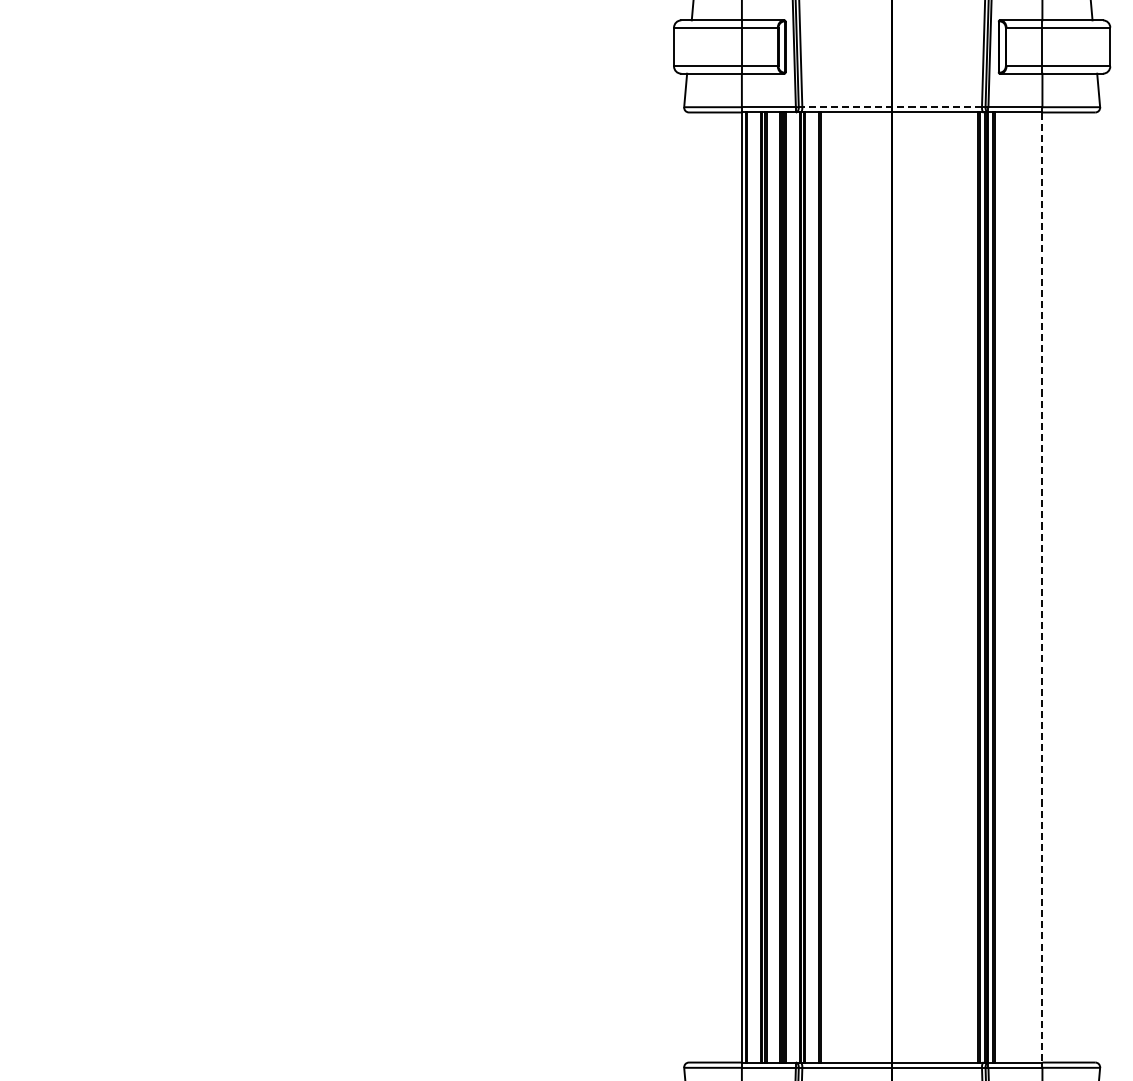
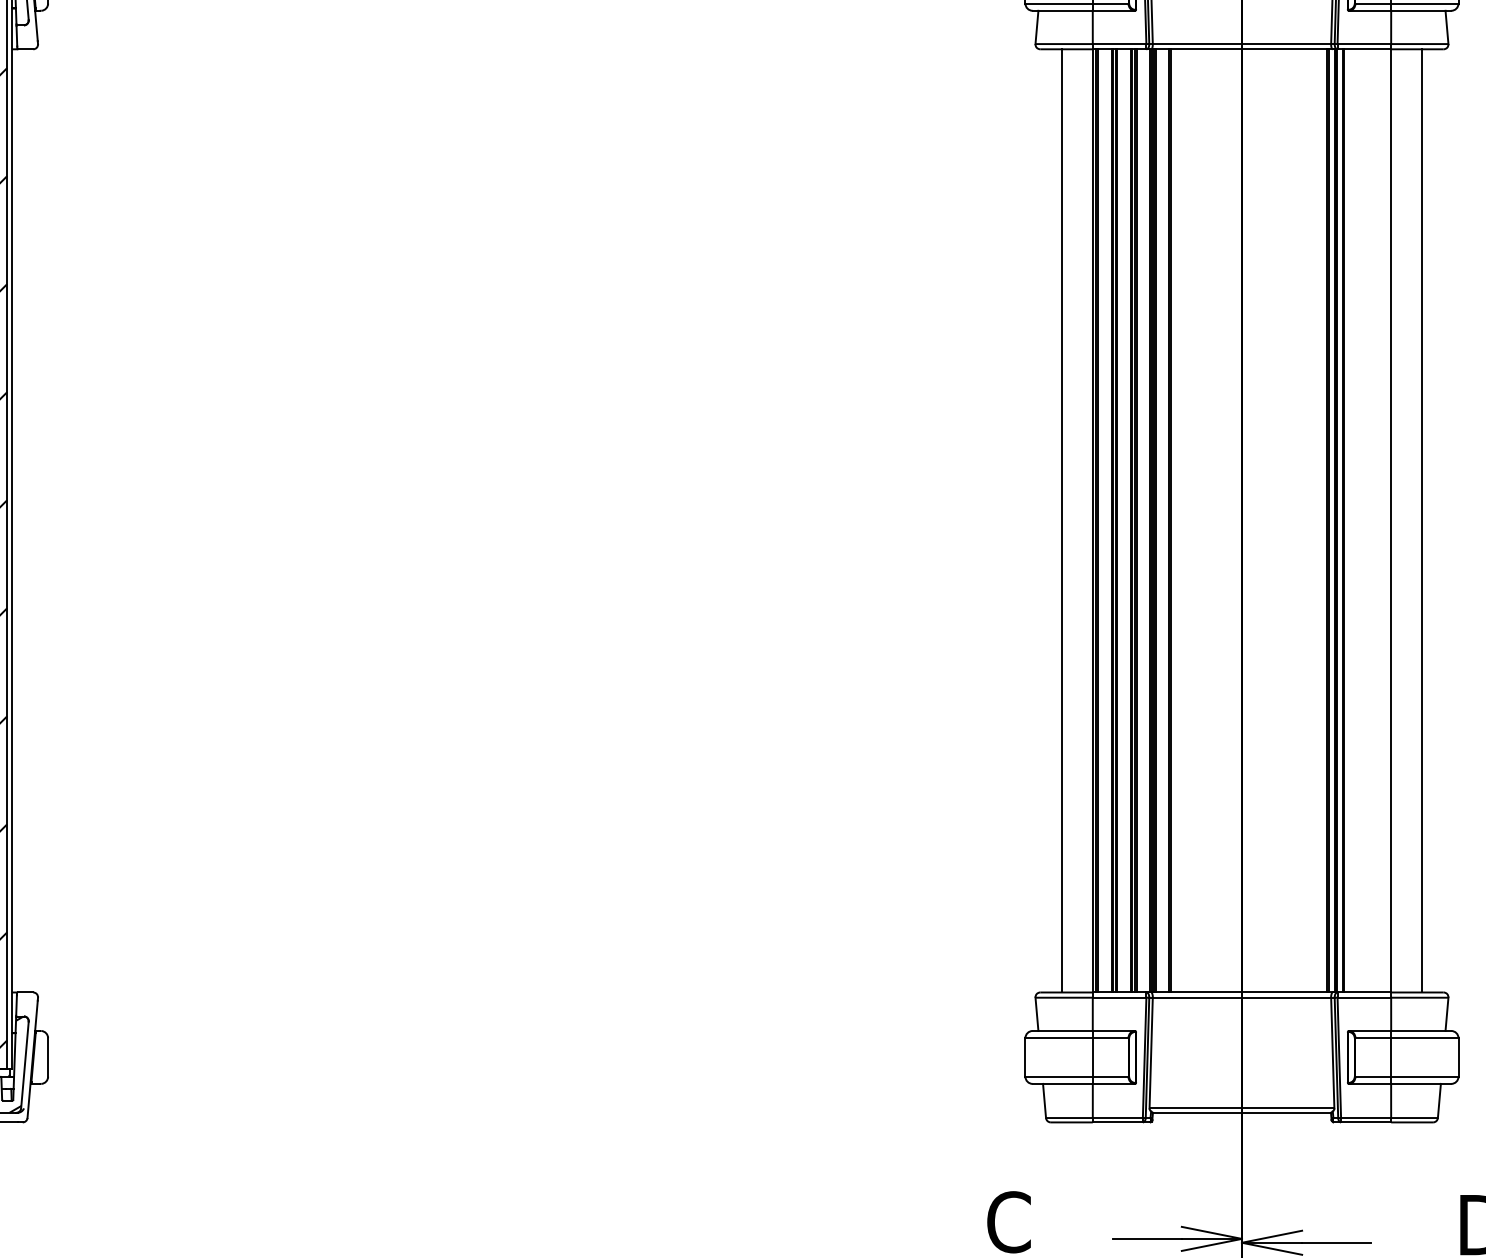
line: (891, 107) -> (1241, 44), dashed -> solid
line: (710, 587) -> (1061, 520), added
line: (1042, 587) -> (1391, 520), dashed -> solid
line: (1074, 587) -> (1422, 520), added

